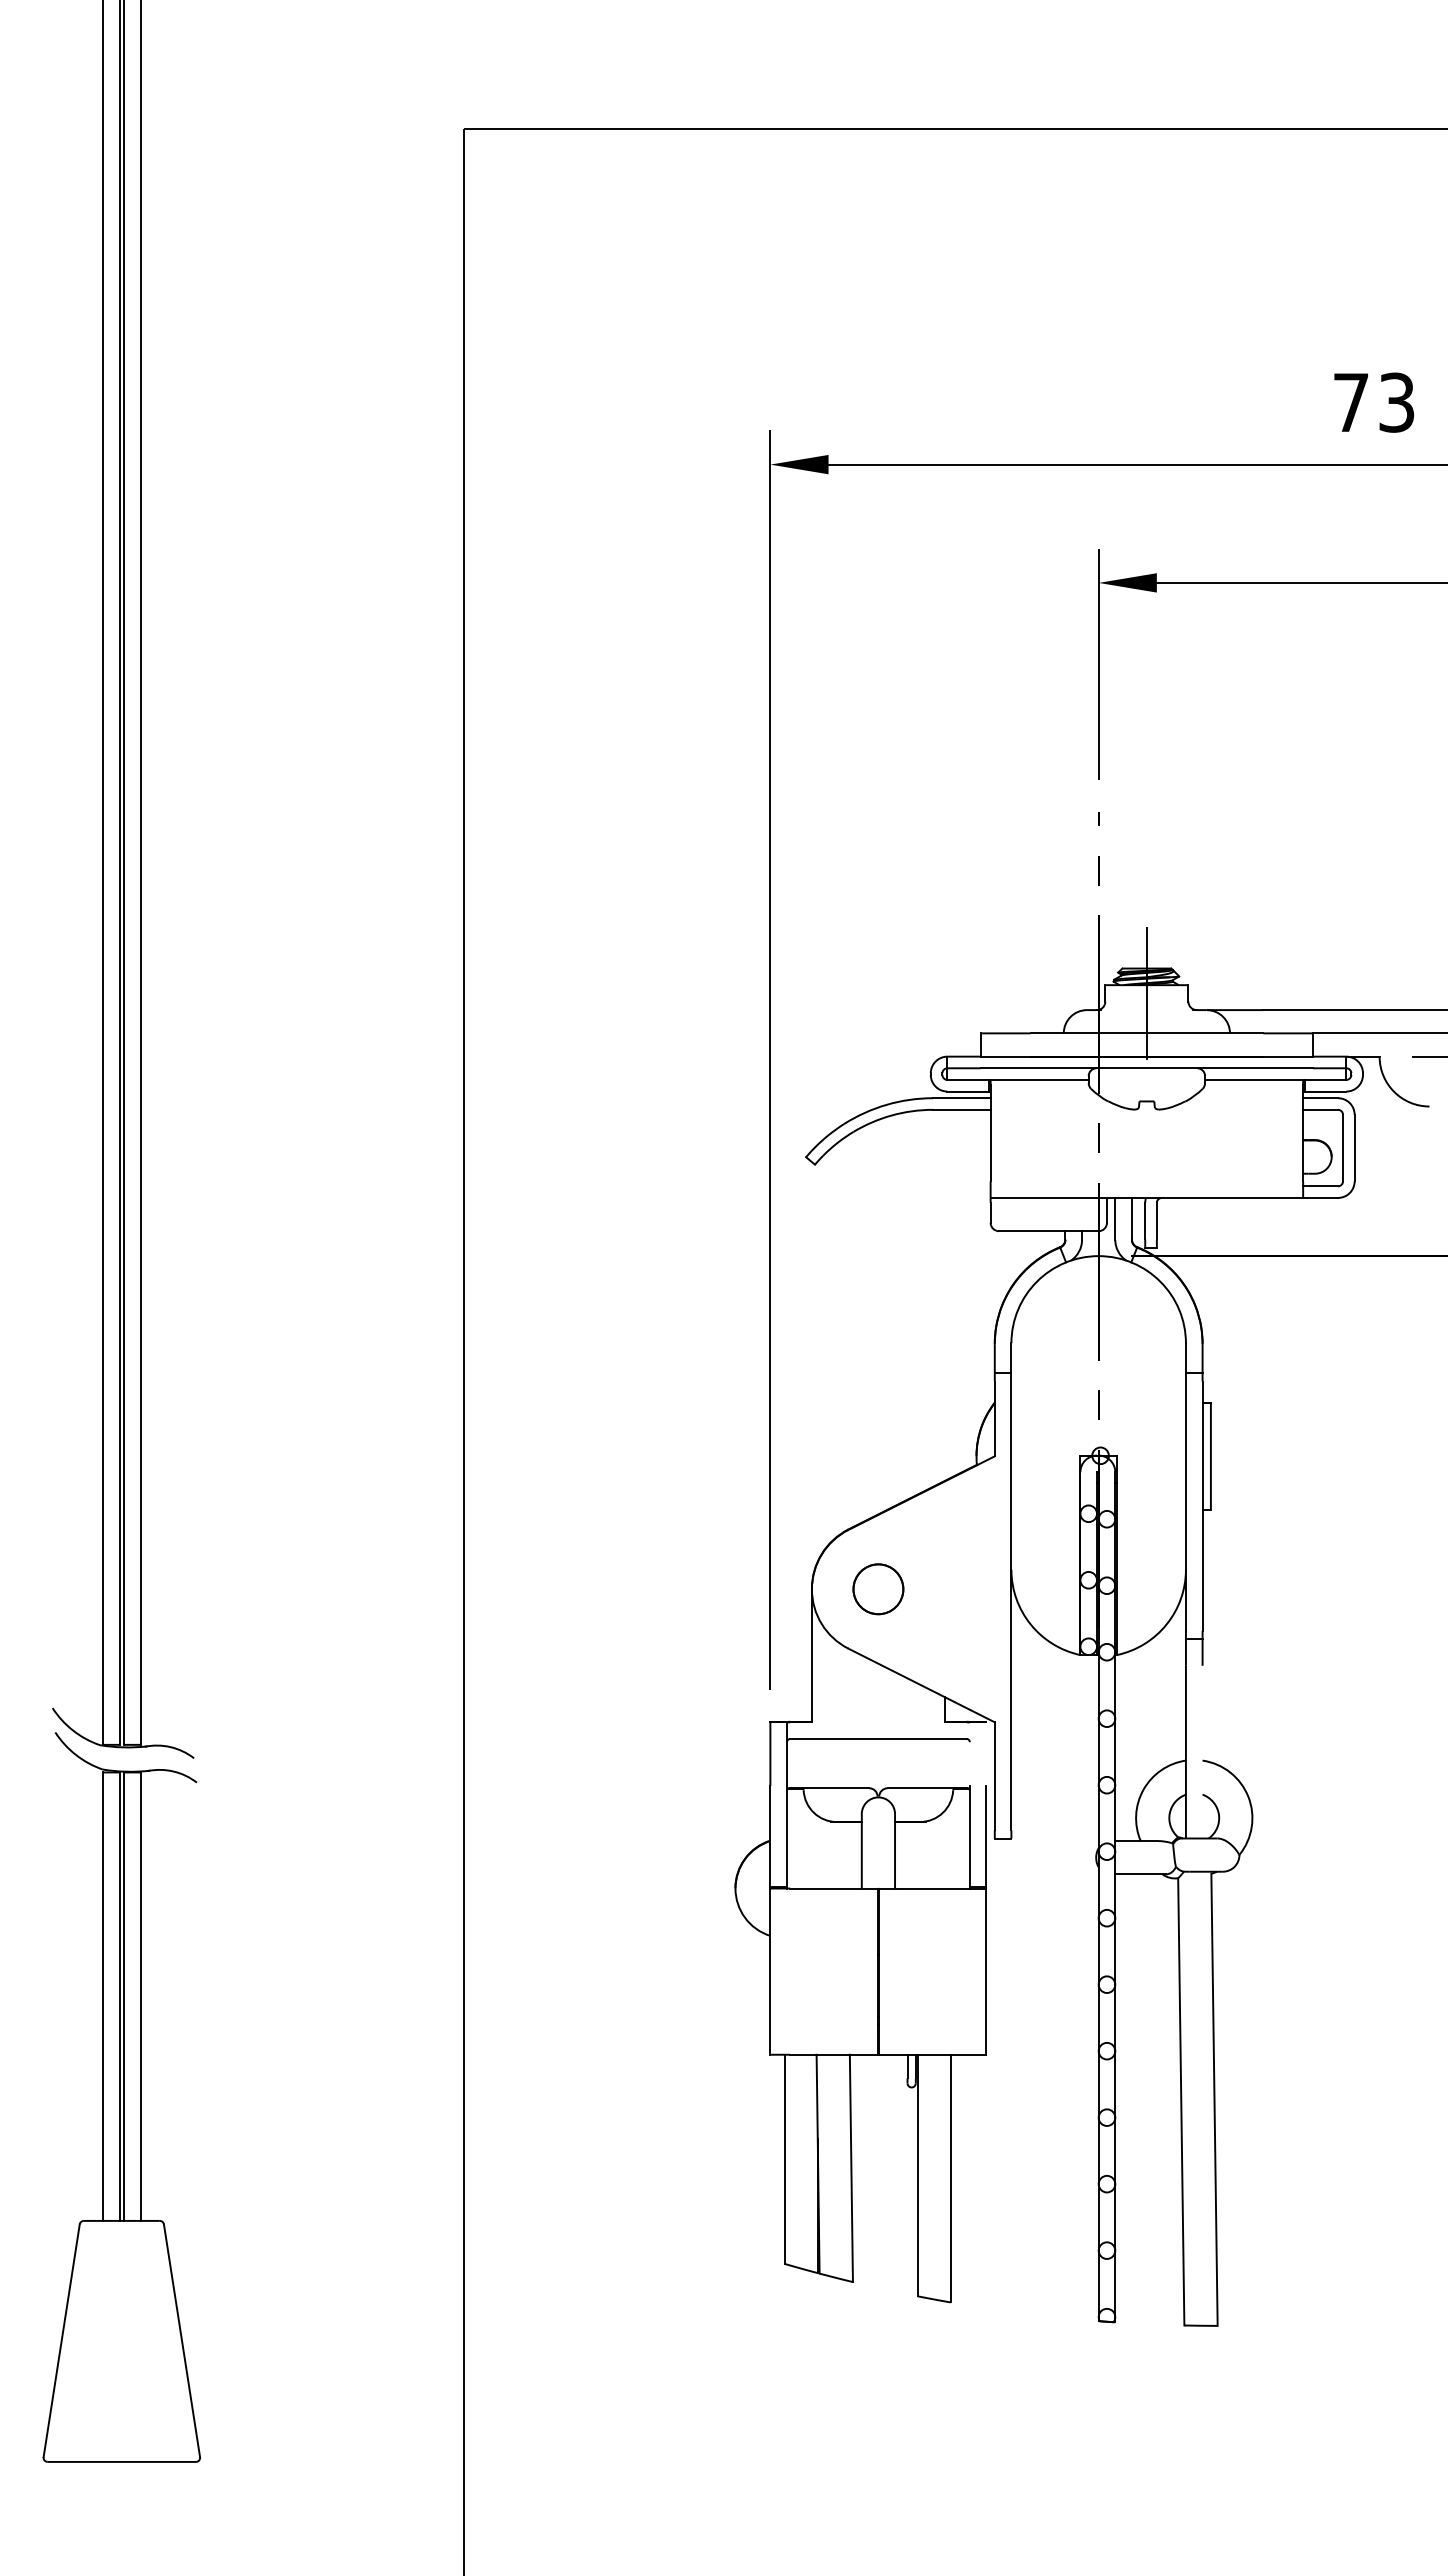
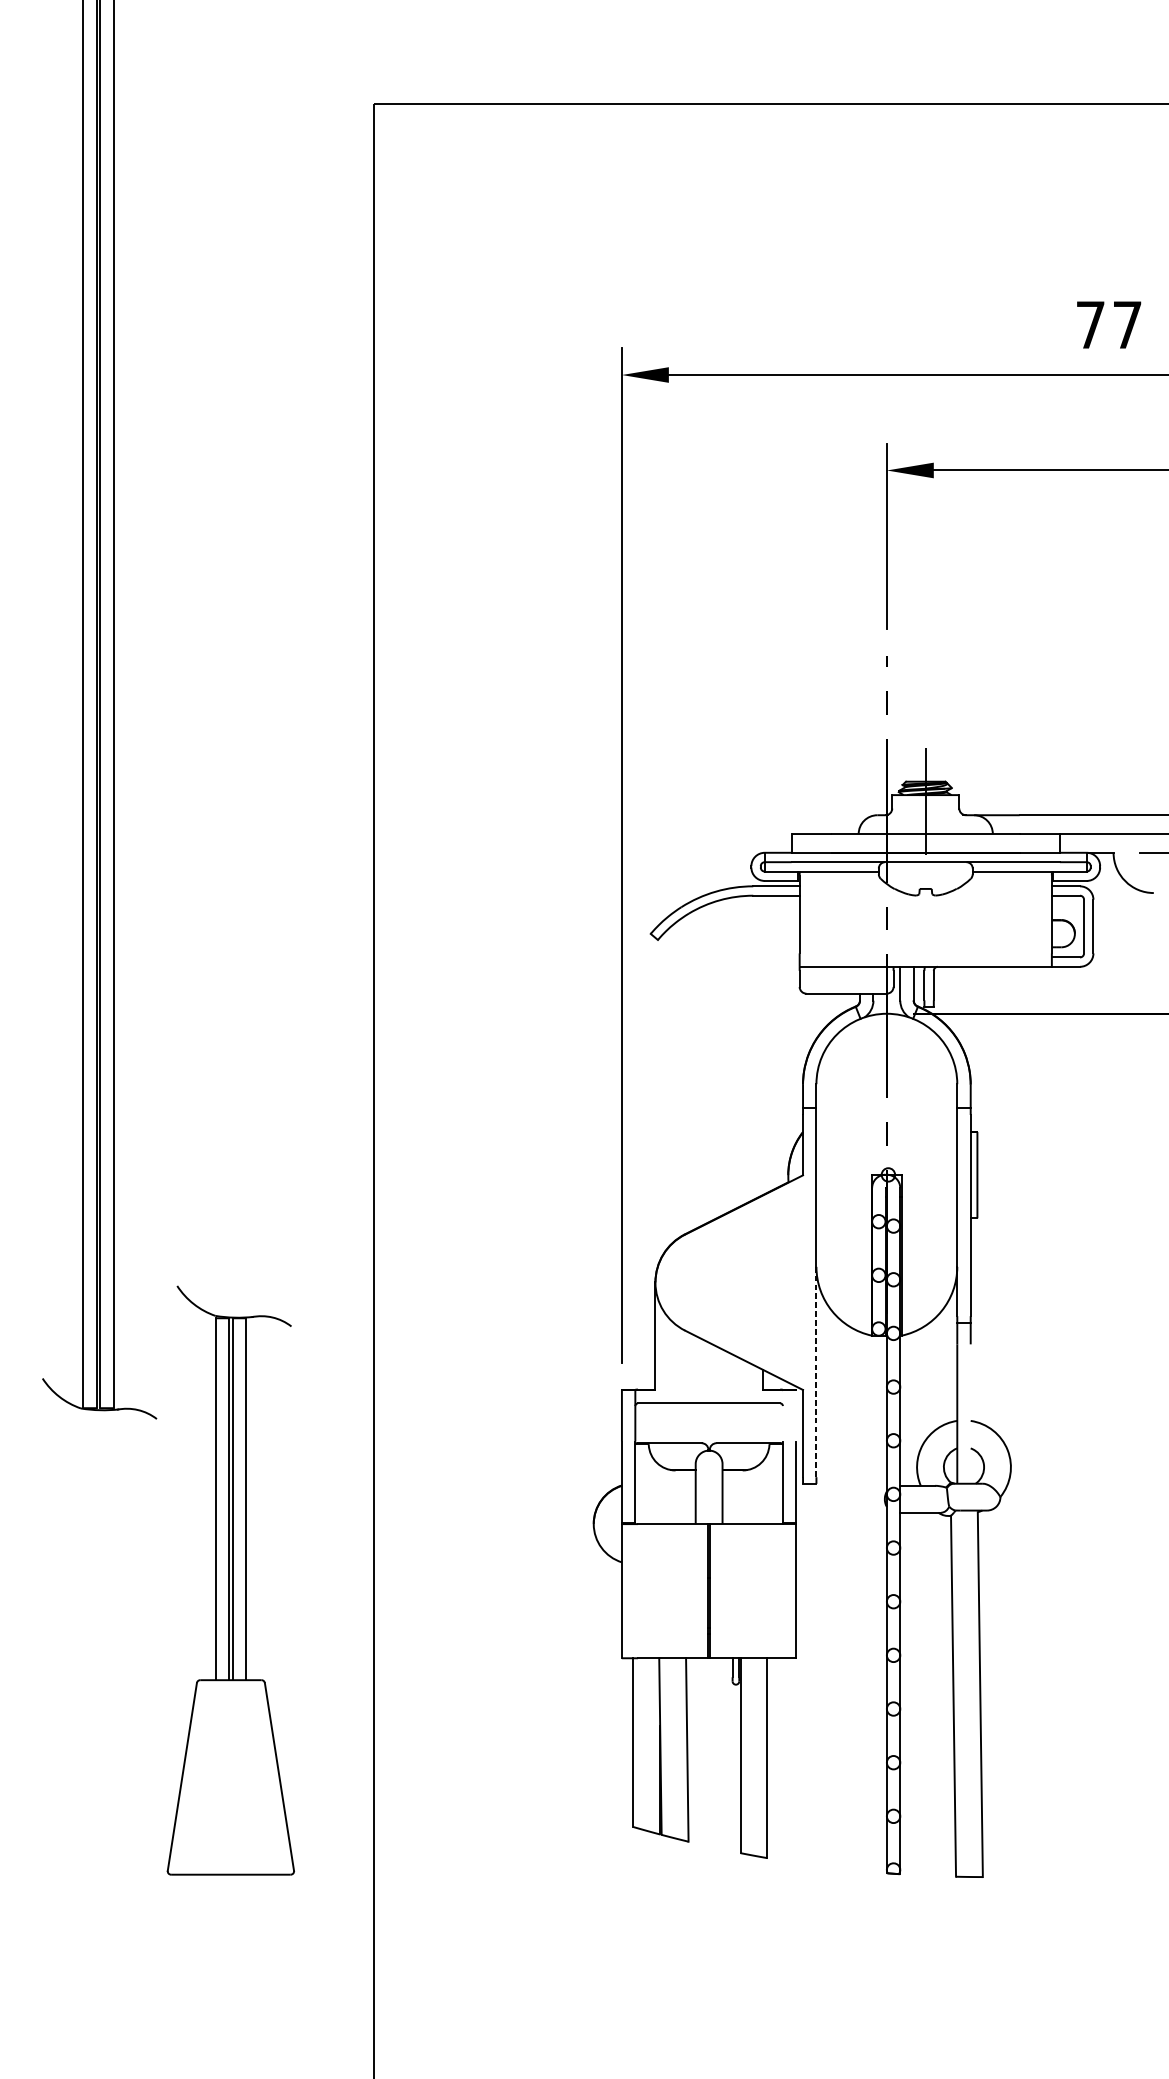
text: (1396, 402) -> (1127, 324), 73 -> 77
part: (878, 1589) -> (709, 1282), removed
line: (1011, 1700) -> (816, 1372), solid -> dashed
part: (121, 2097) -> (230, 1580), moved

